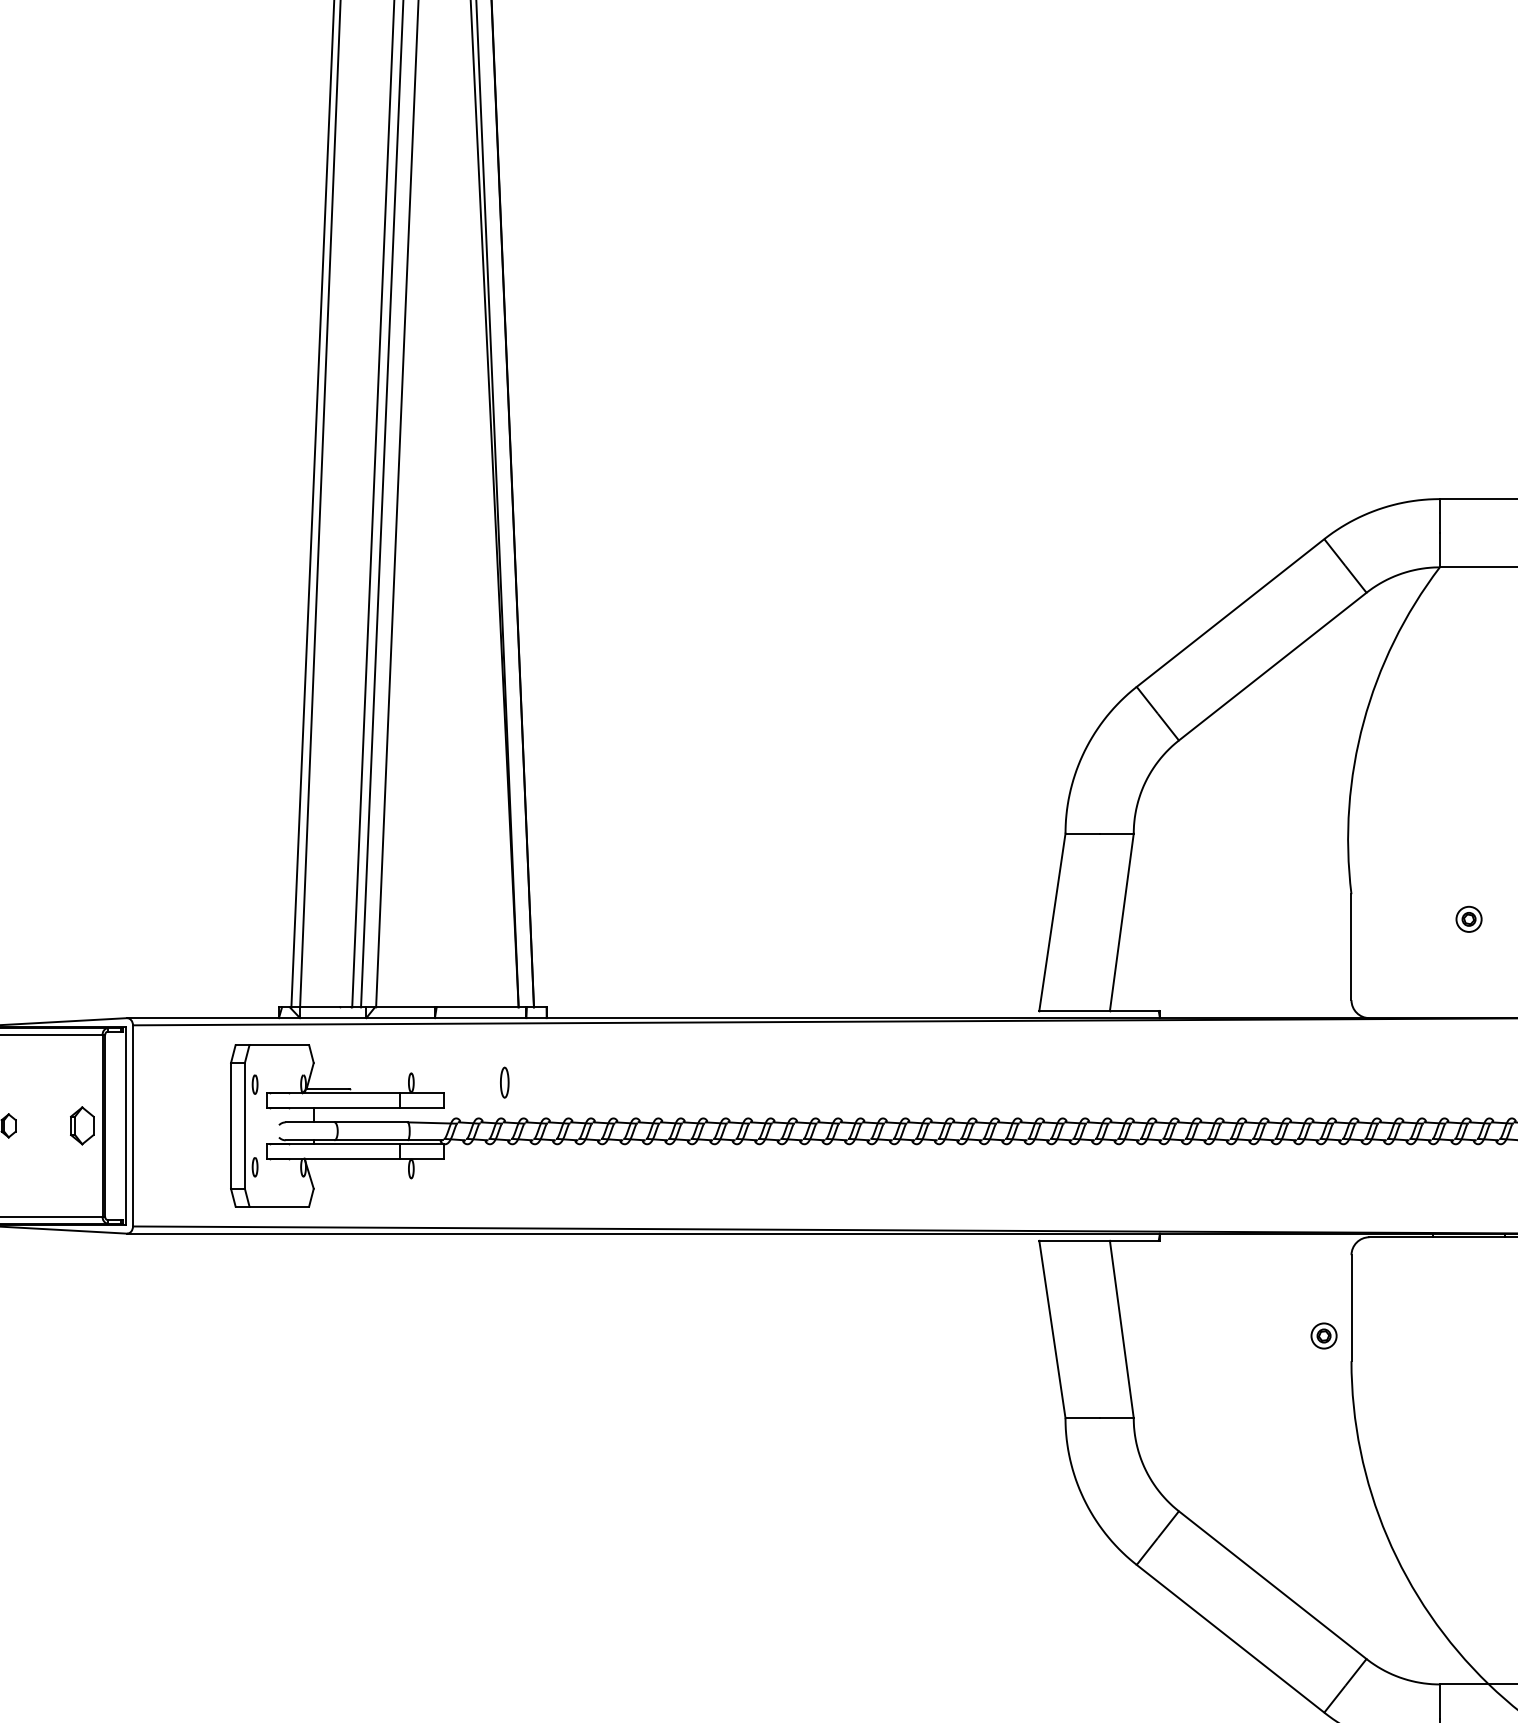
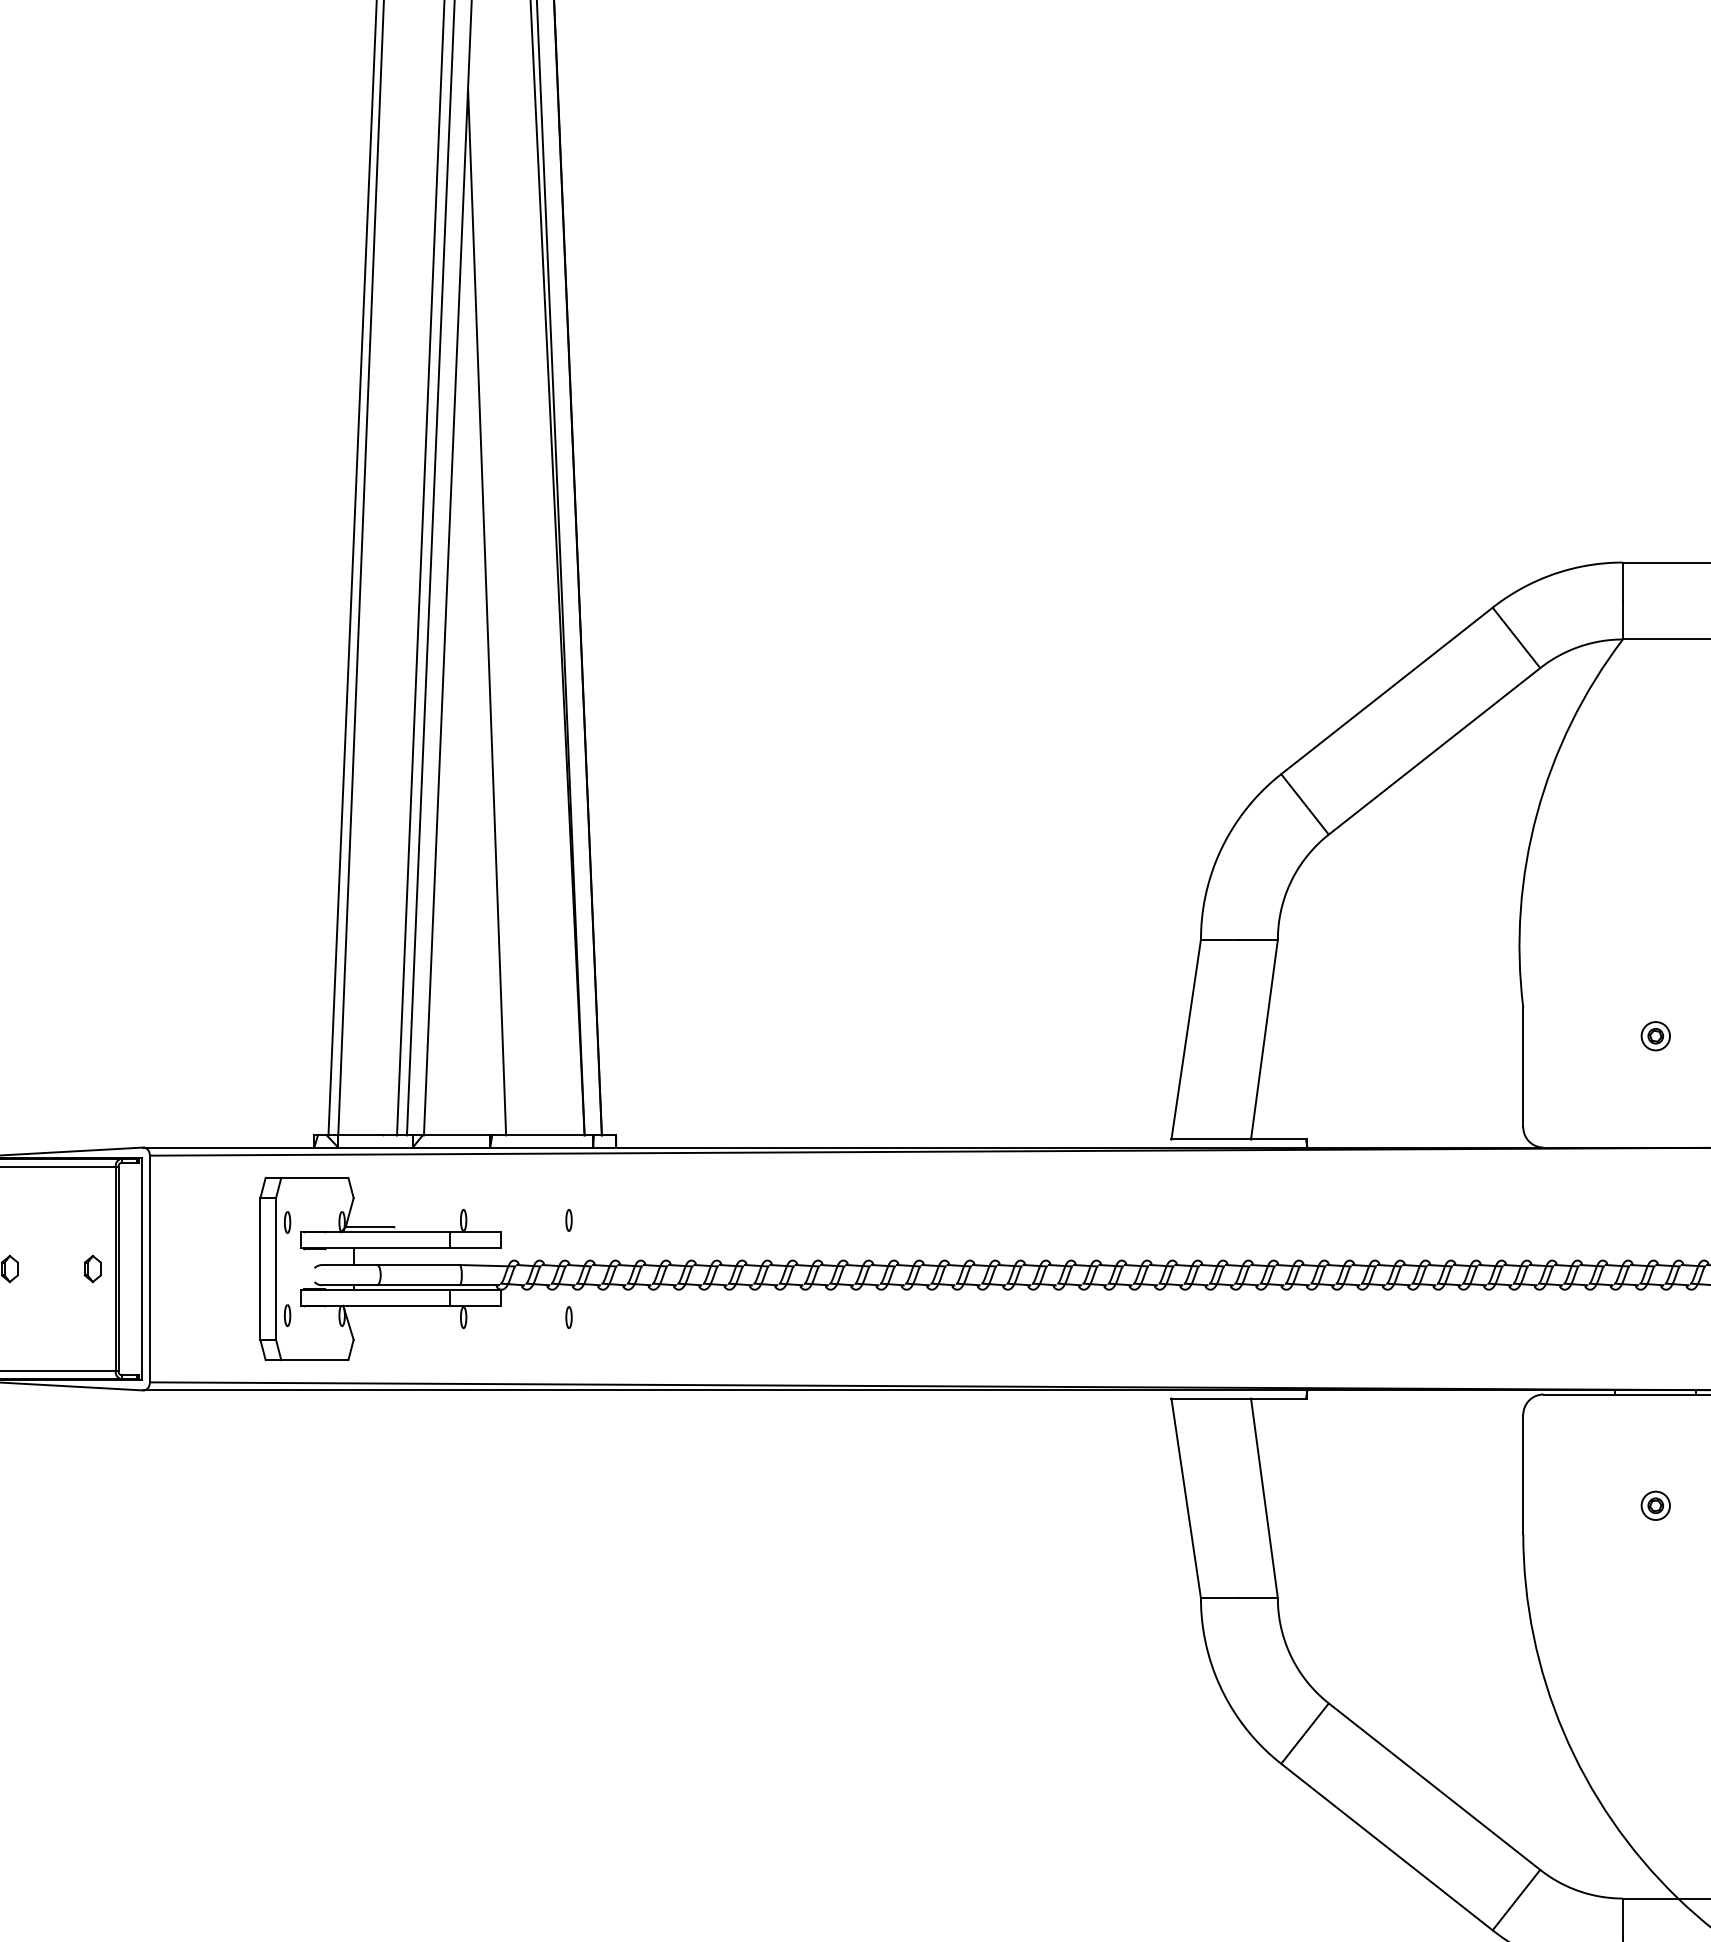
line: (432, 543) -> (487, 612), added
part: (504, 1082) -> (568, 1220), size x0.62
part: (82, 1125) -> (93, 1268), size x0.62
part: (504, 1168) -> (568, 1317), added
part: (1323, 1335) -> (1655, 1505), moved

